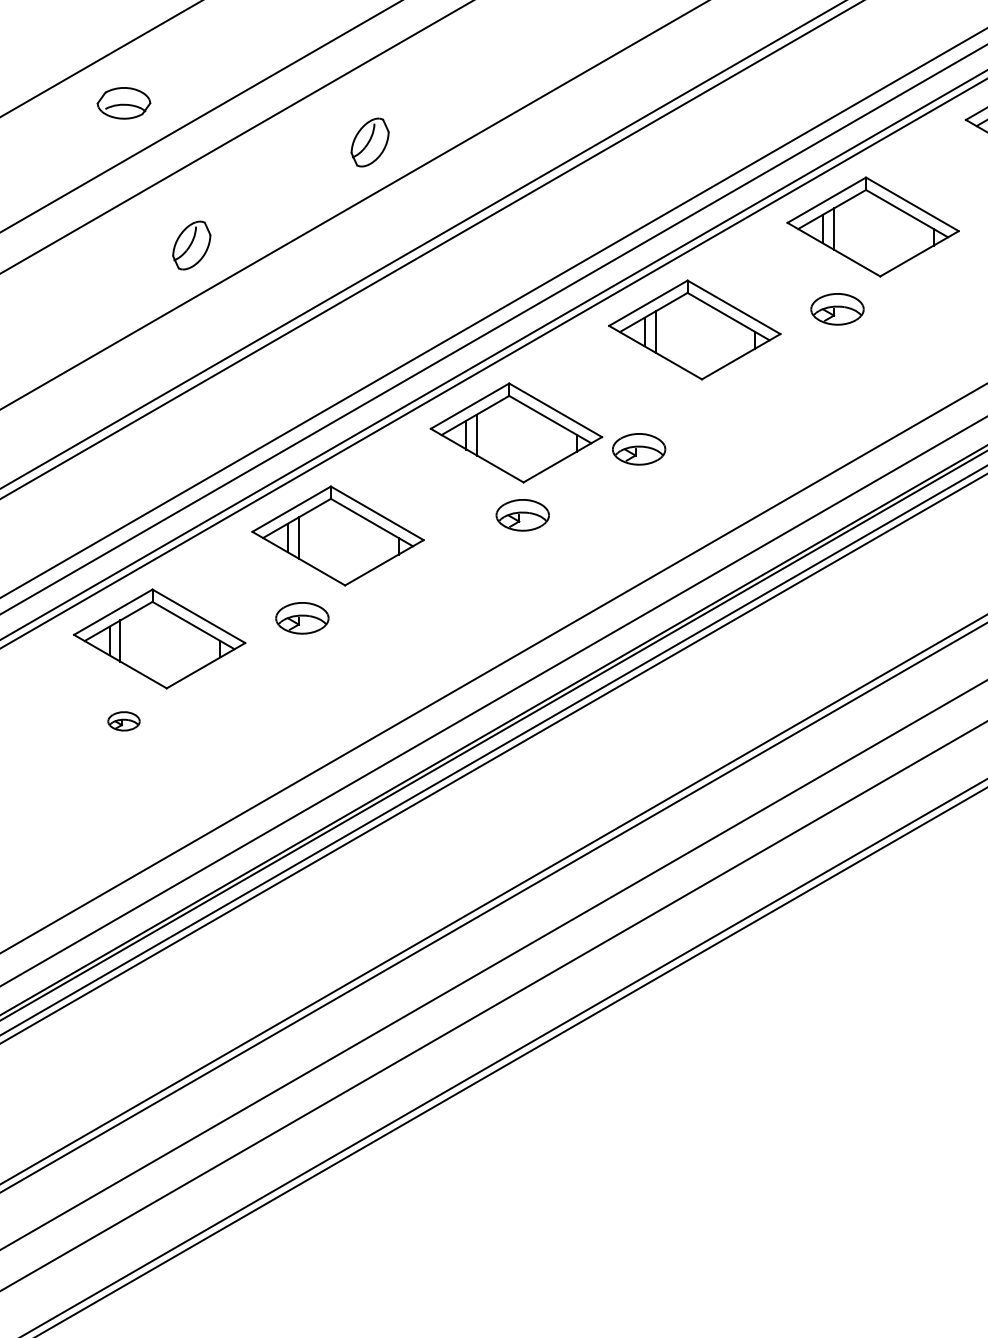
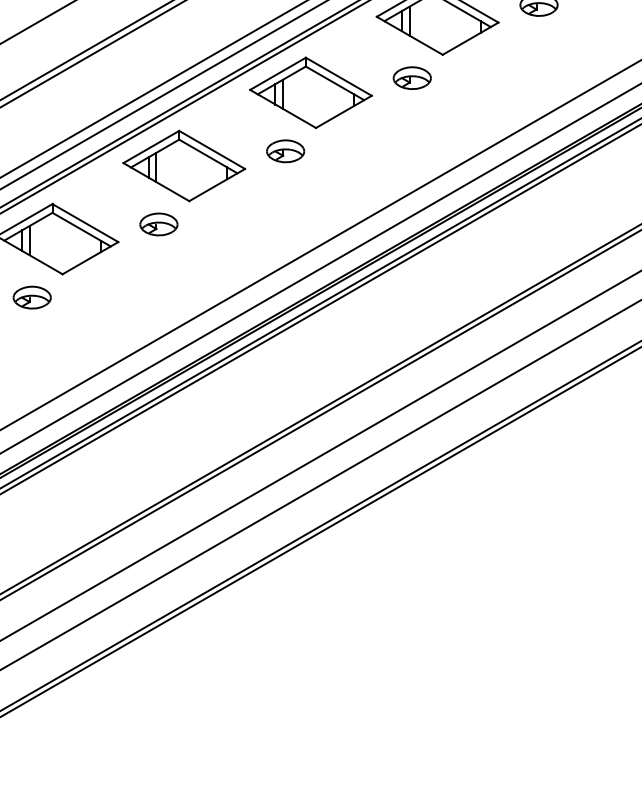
part: (639, 449) -> (412, 78), moved
part: (522, 515) -> (285, 151), moved
part: (123, 721) -> (31, 297), size x1.67

